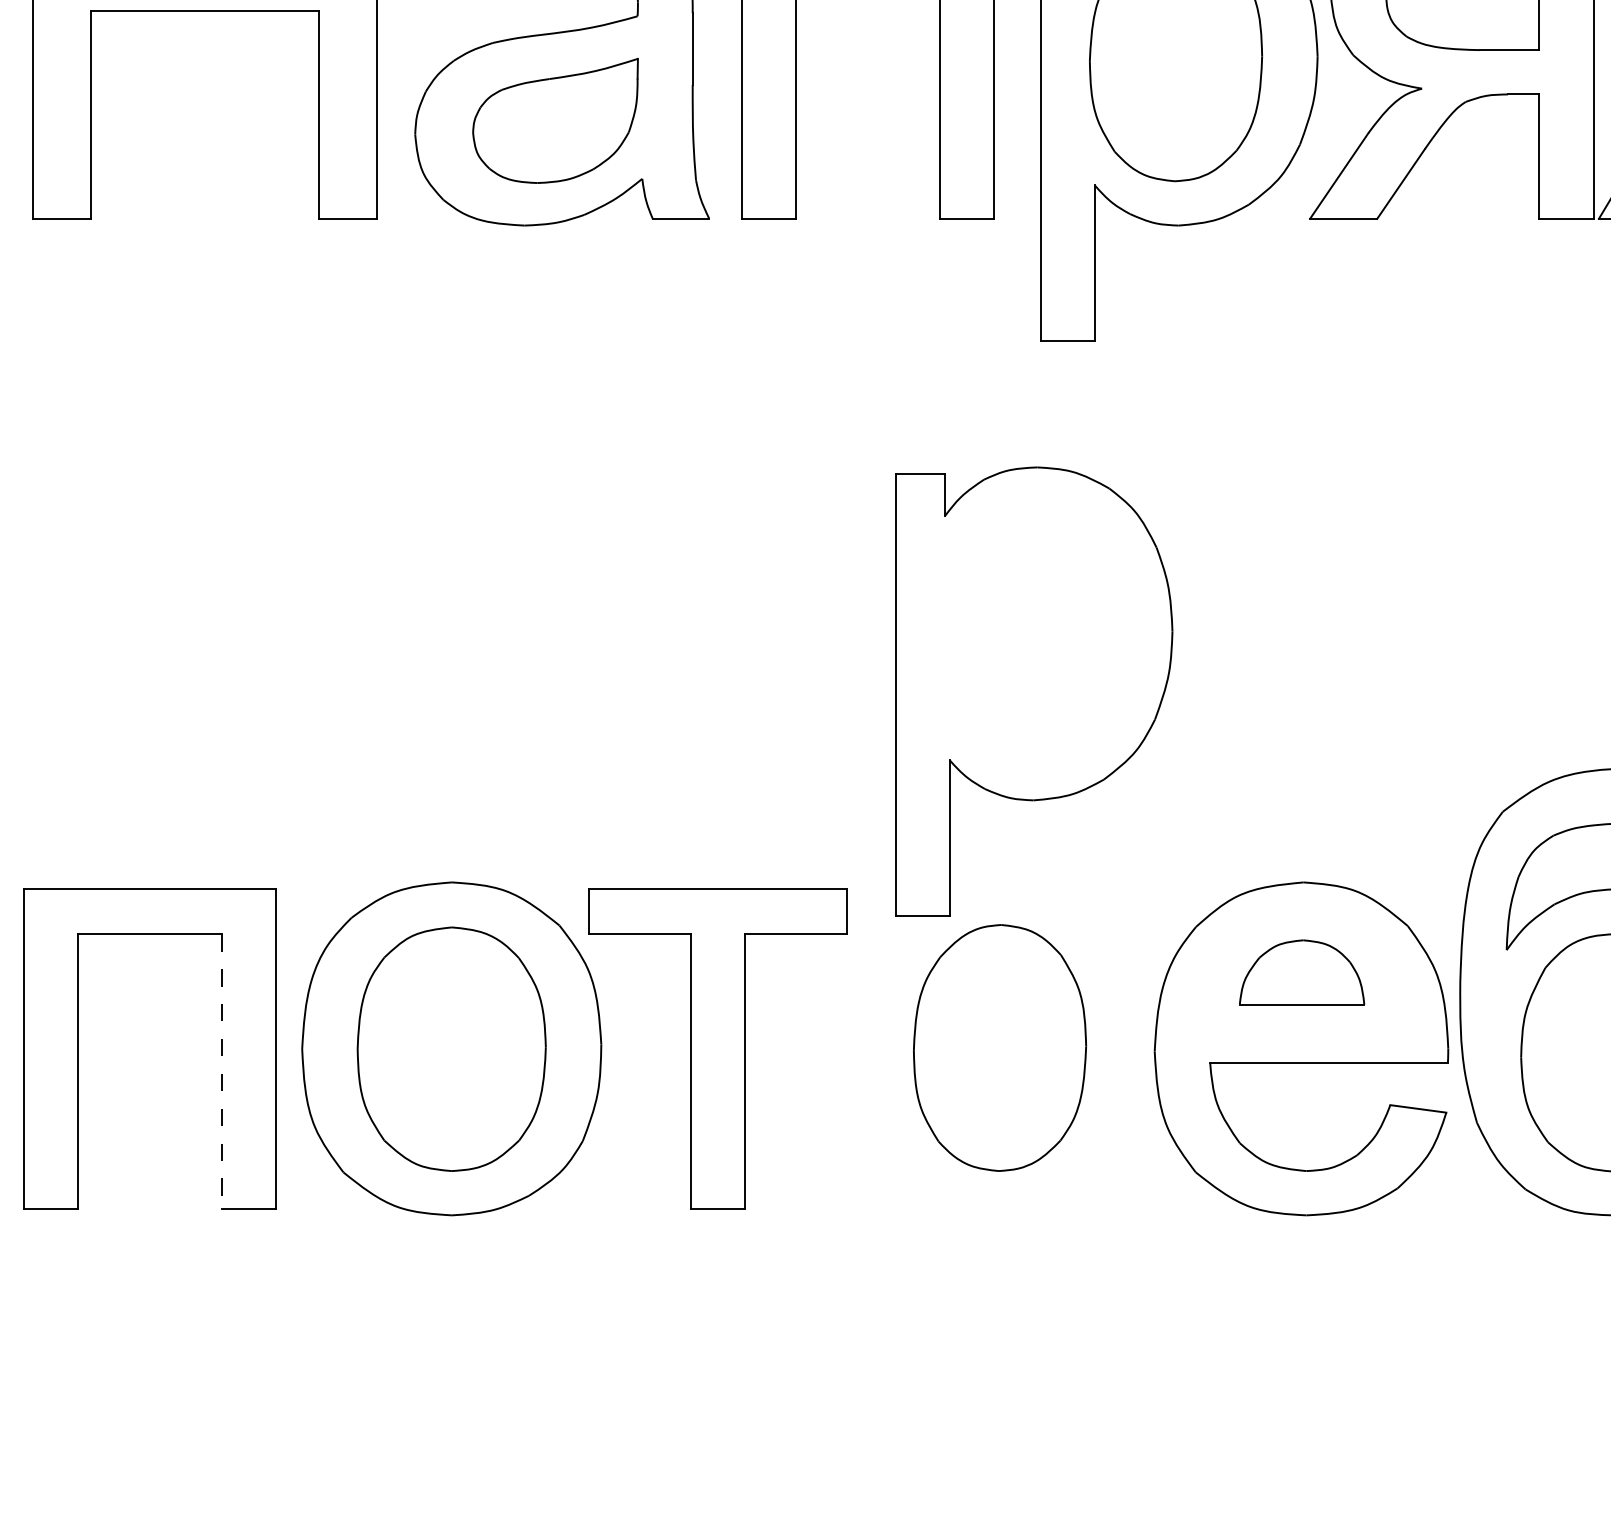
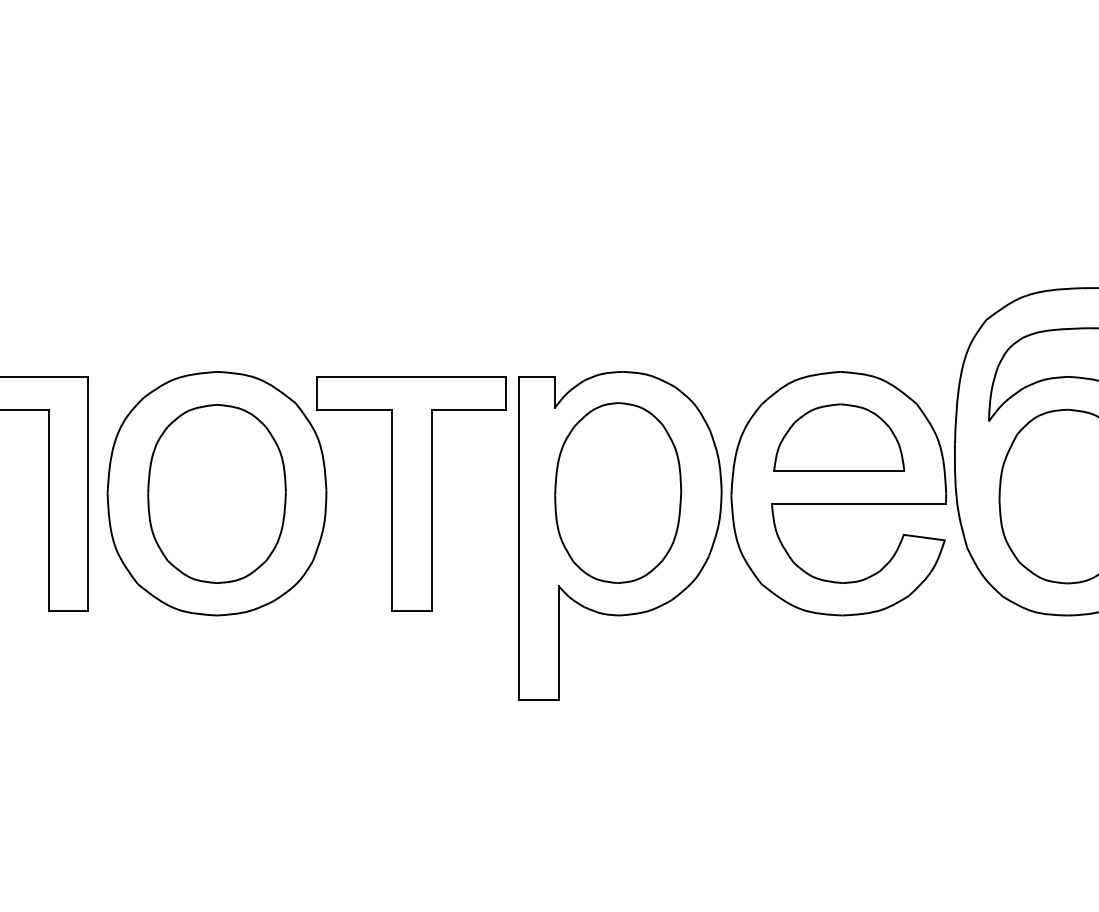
part: (1034, 691) -> (620, 535), moved
part: (1301, 971) -> (838, 437), size x1.43
line: (221, 1071) -> (48, 510), dashed -> solid

